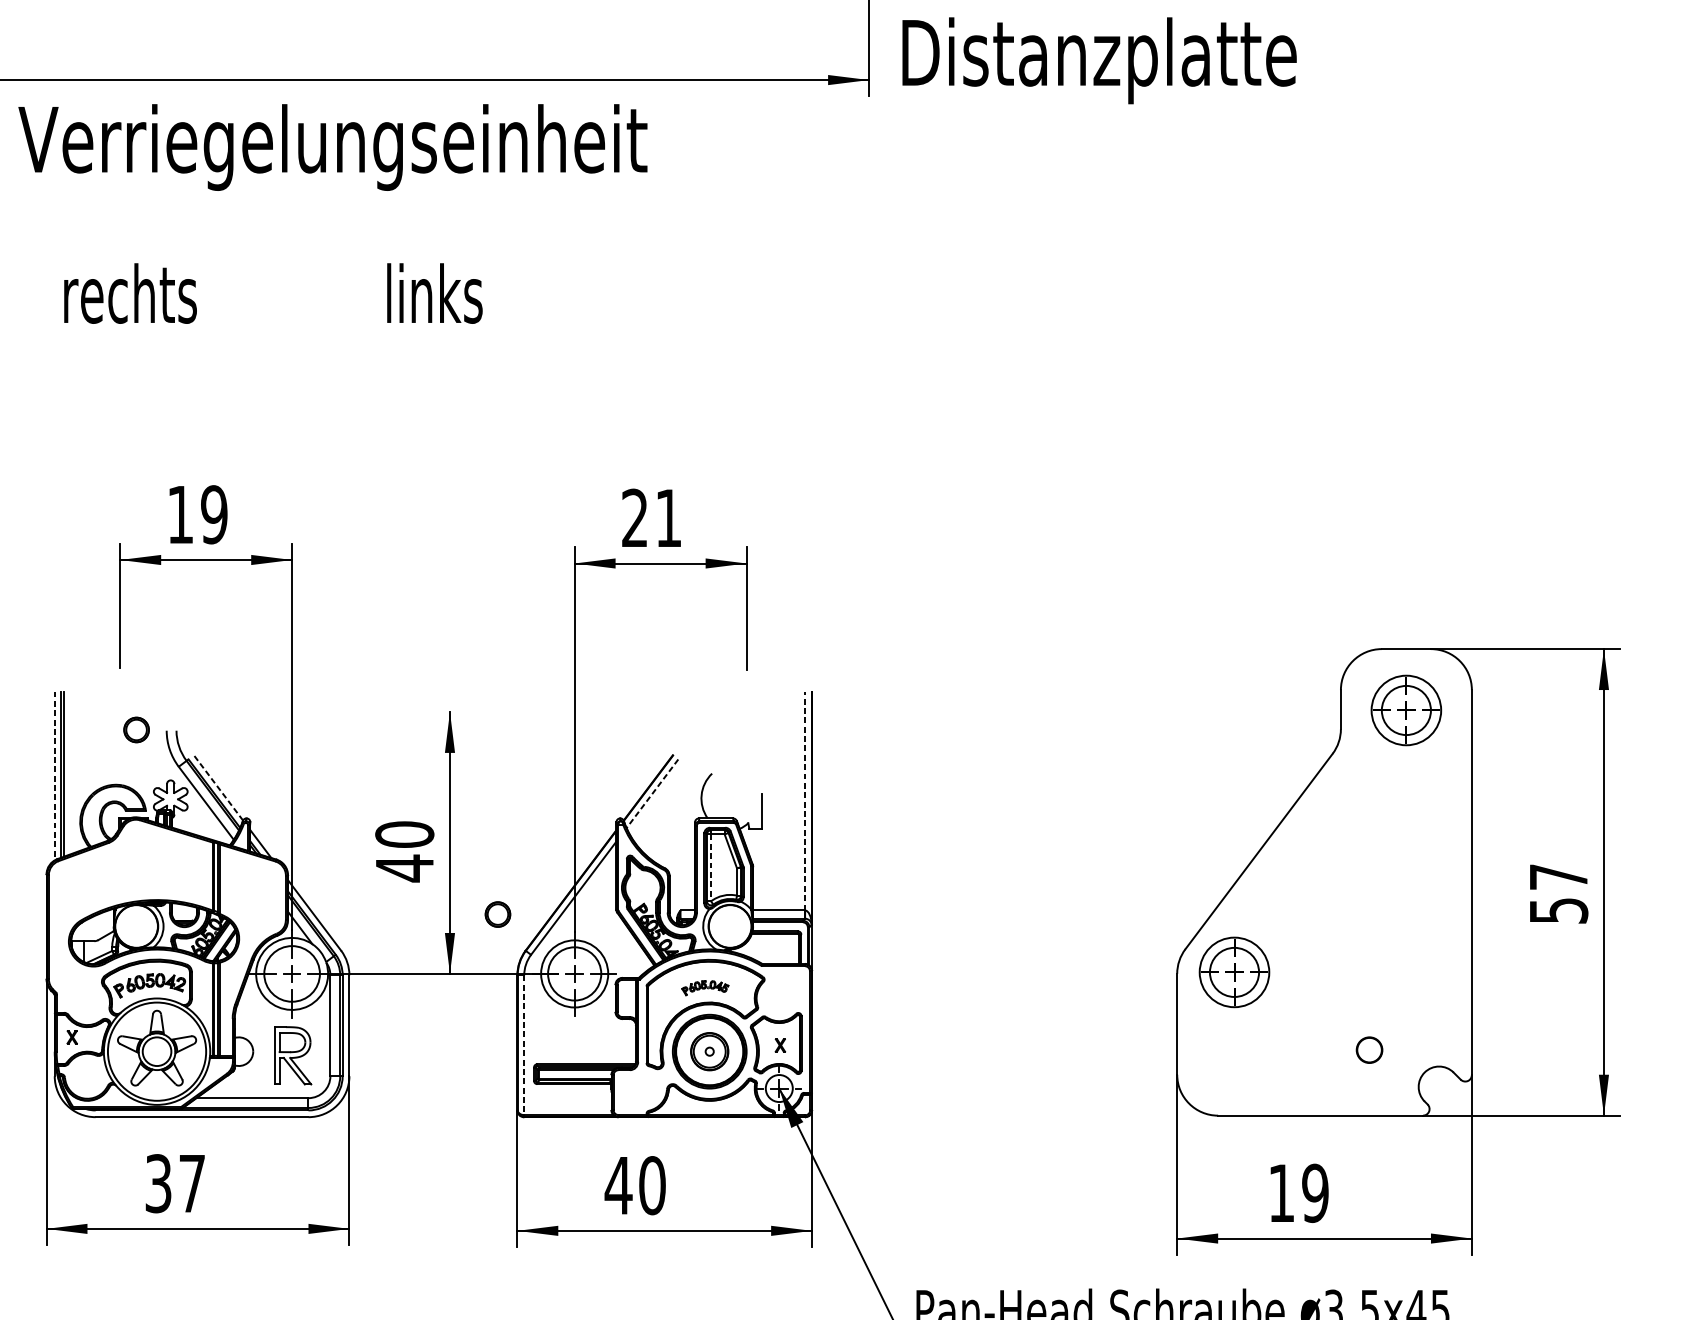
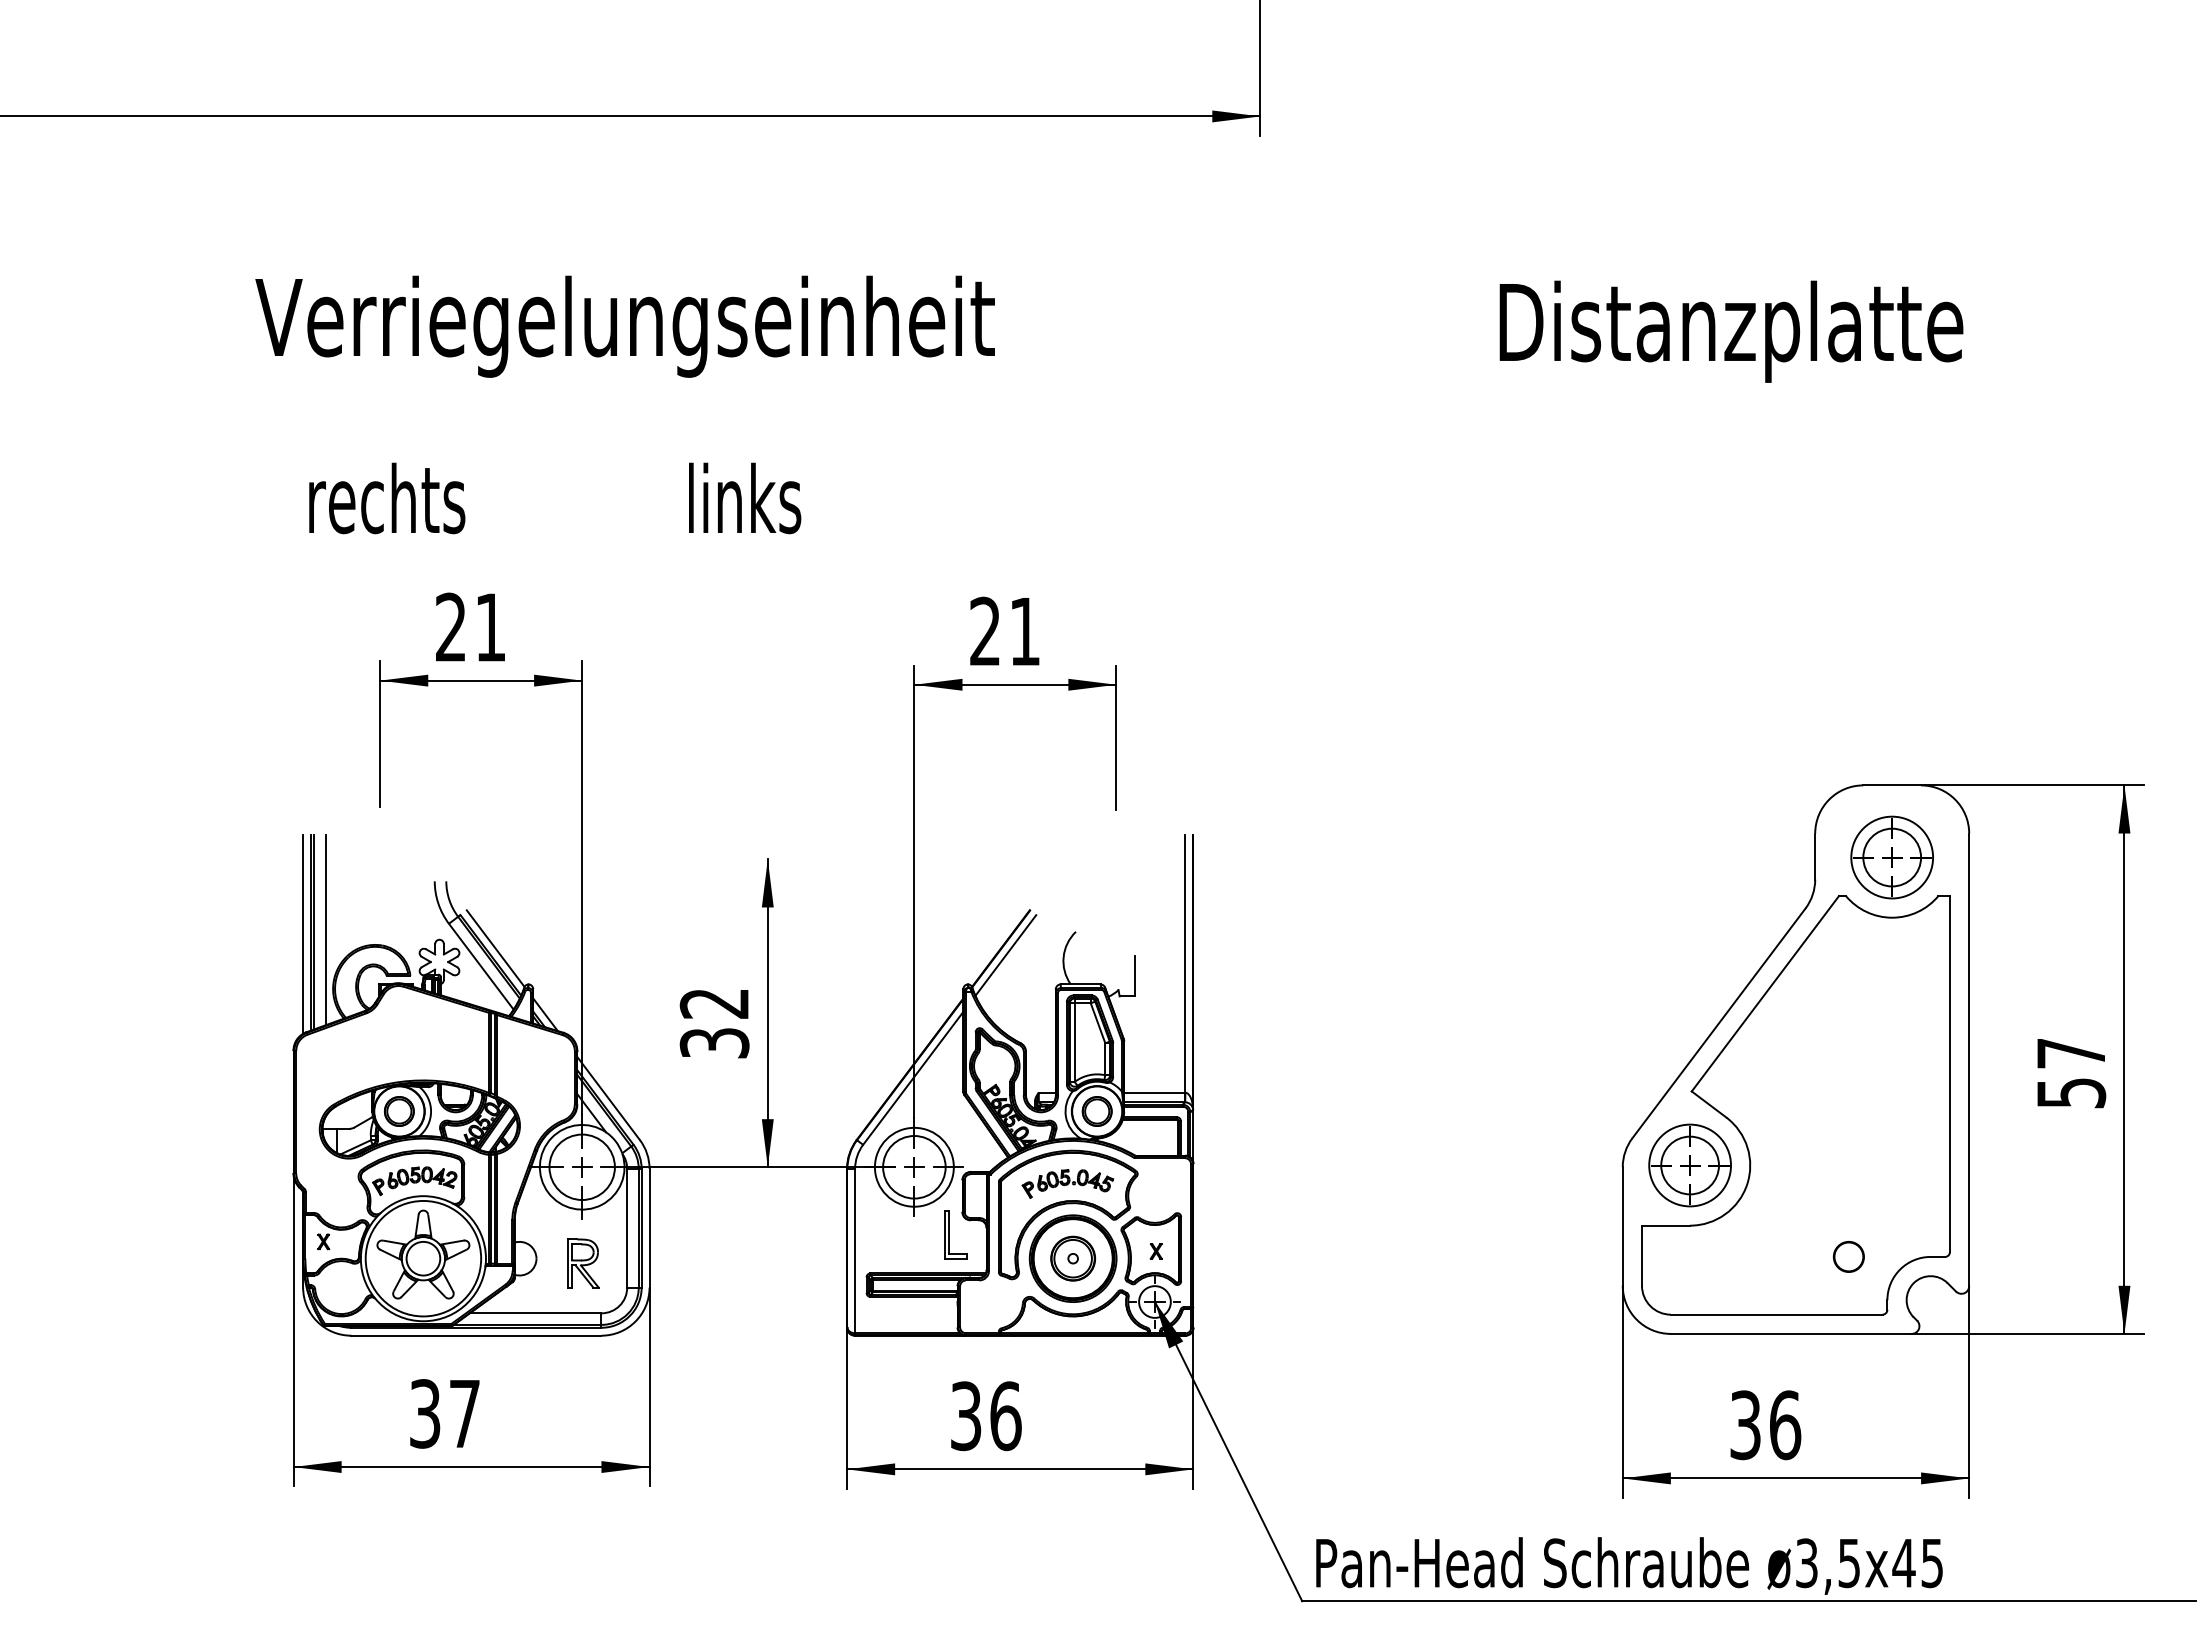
text: (1099, 60) -> (1731, 331), moved
text: (332, 213) -> (624, 404), moved
text: (197, 514) -> (471, 627), 19 -> 21
part: (136, 729) -> (399, 1111), moved
line: (73, 772) -> (325, 930), added
line: (55, 776) -> (303, 935), dashed -> solid
line: (218, 787) -> (495, 948), dashed -> solid
line: (652, 793) -> (1005, 955), dashed -> solid
line: (805, 801) -> (1185, 964), dashed -> solid
text: (404, 851) -> (714, 1023), 40 -> 32
line: (710, 868) -> (1074, 1043), dashed -> solid
part: (497, 914) -> (1096, 1111), moved
part: (1324, 921) -> (1795, 1105), added
part: (704, 987) -> (1067, 1183), size x1.67
part: (609, 1031) -> (955, 1234), added
line: (524, 1045) -> (855, 1251), dashed -> solid
part: (293, 1055) -> (583, 1263), size x0.71
text: (635, 1185) -> (985, 1416), 40 -> 36
text: (1298, 1193) -> (1765, 1425), 19 -> 36

